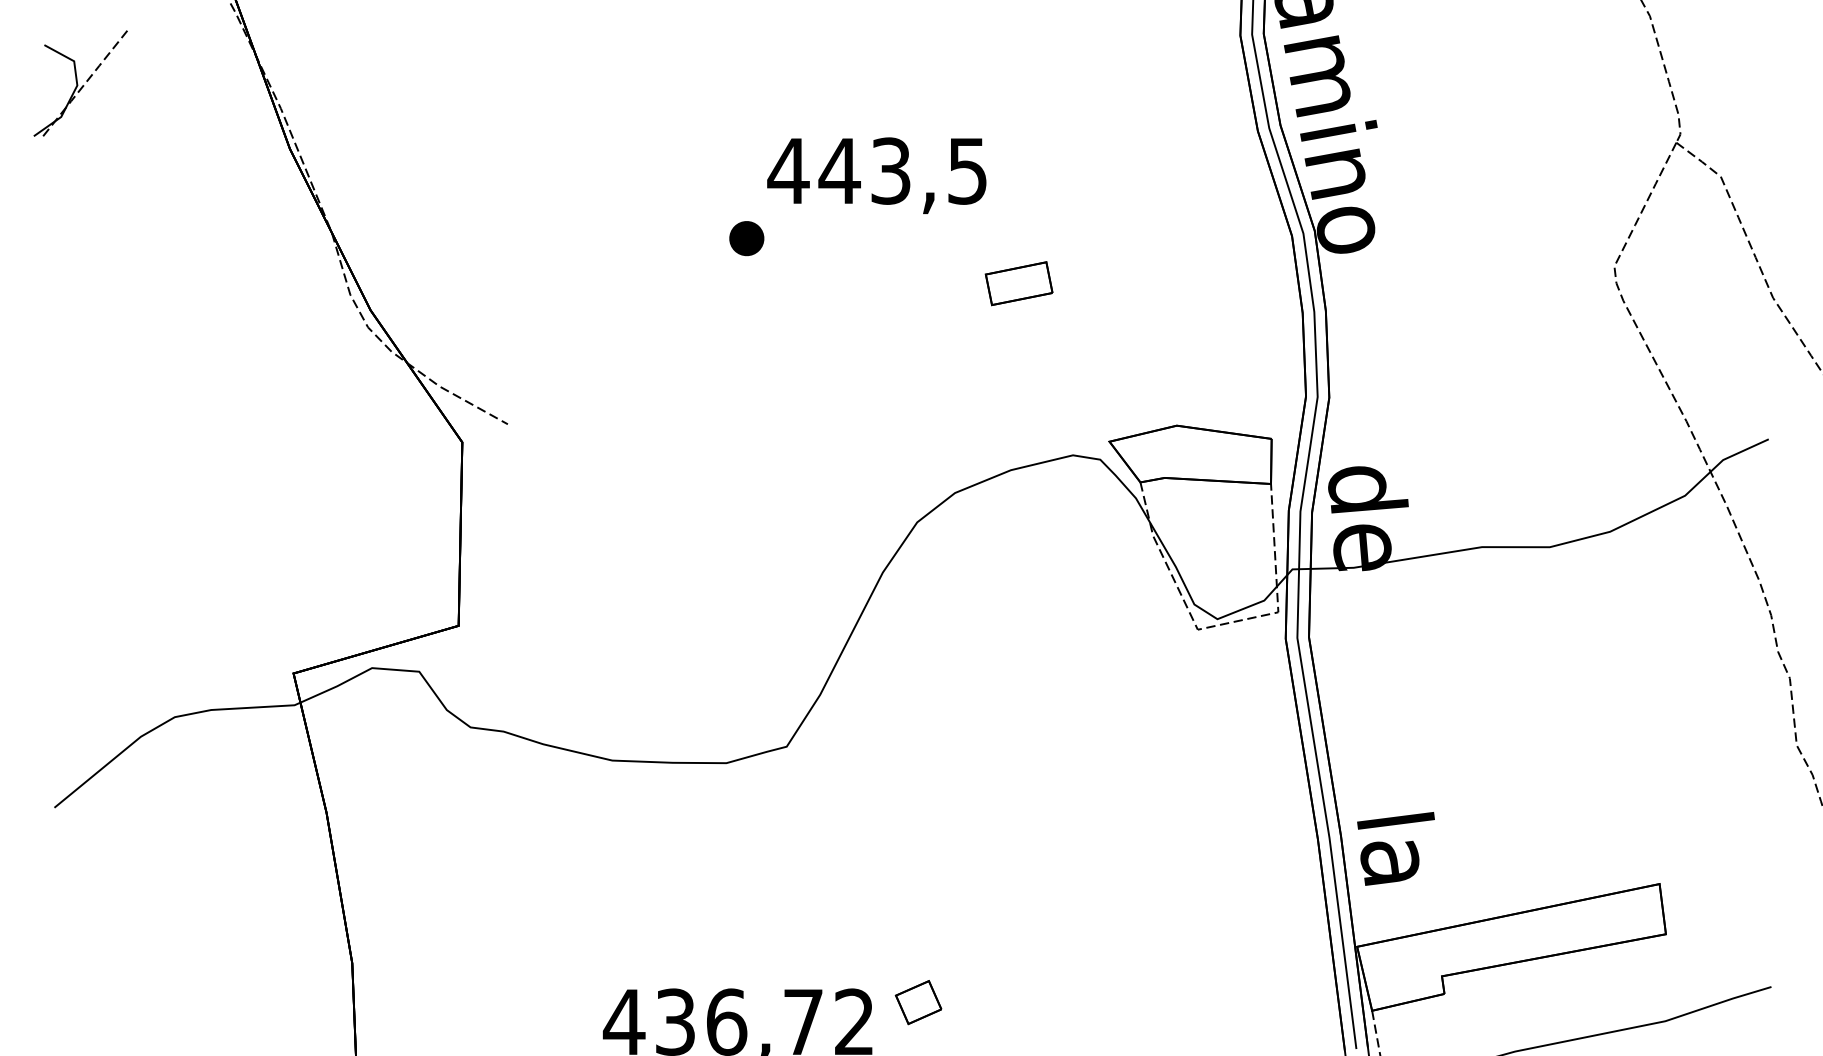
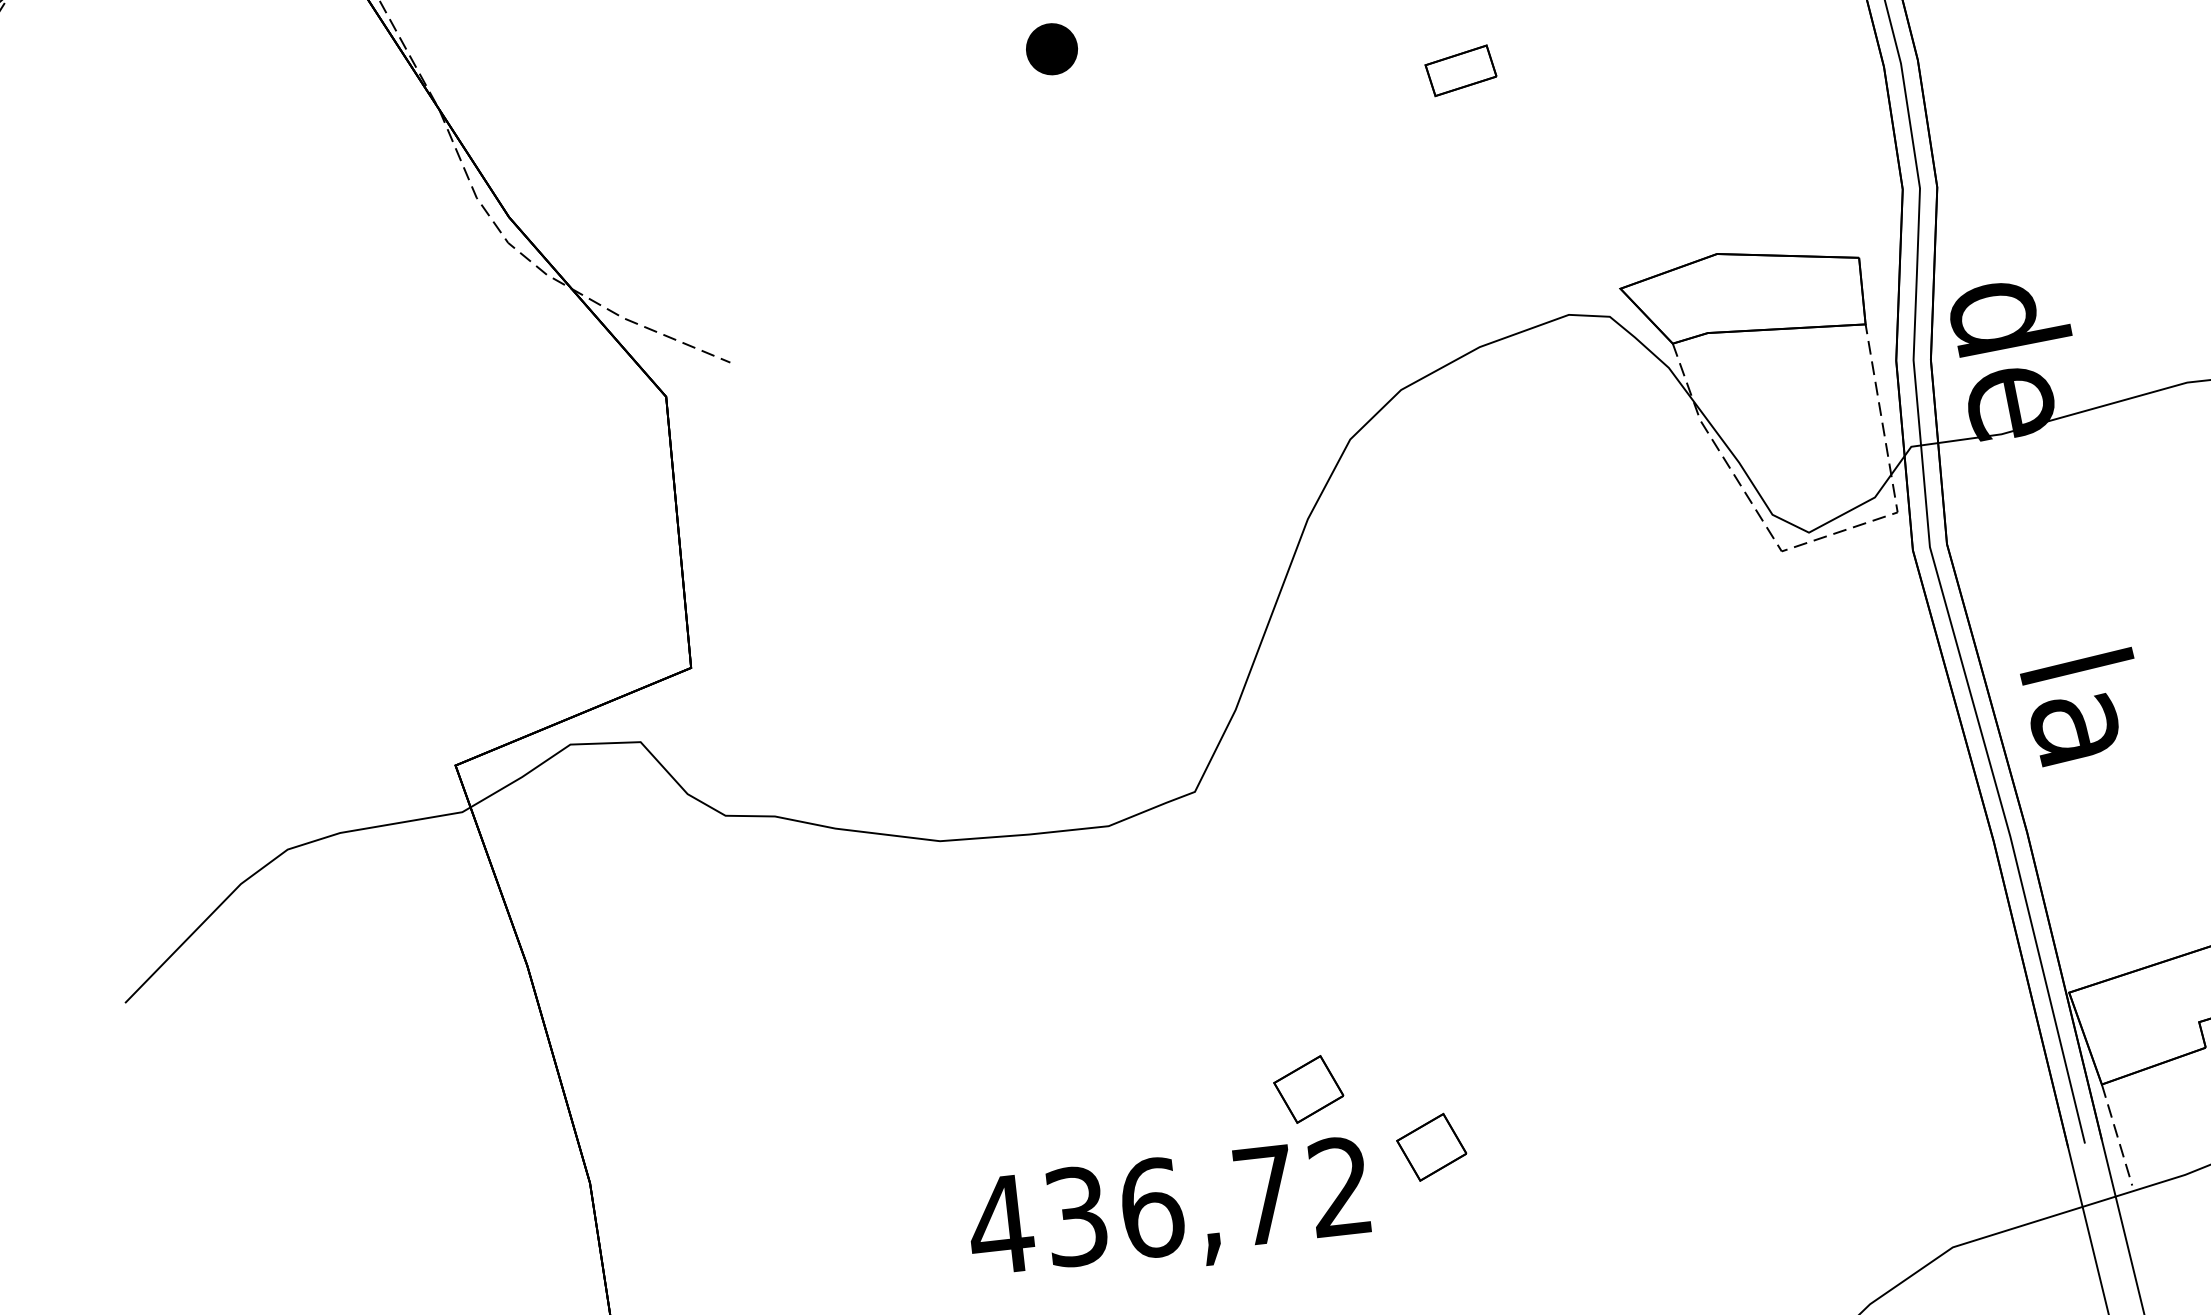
part: (1018, 283) -> (1460, 70), size x0.7
text: (1395, 848) -> (2080, 707), moved
part: (840, 954) -> (1308, 1089), added

